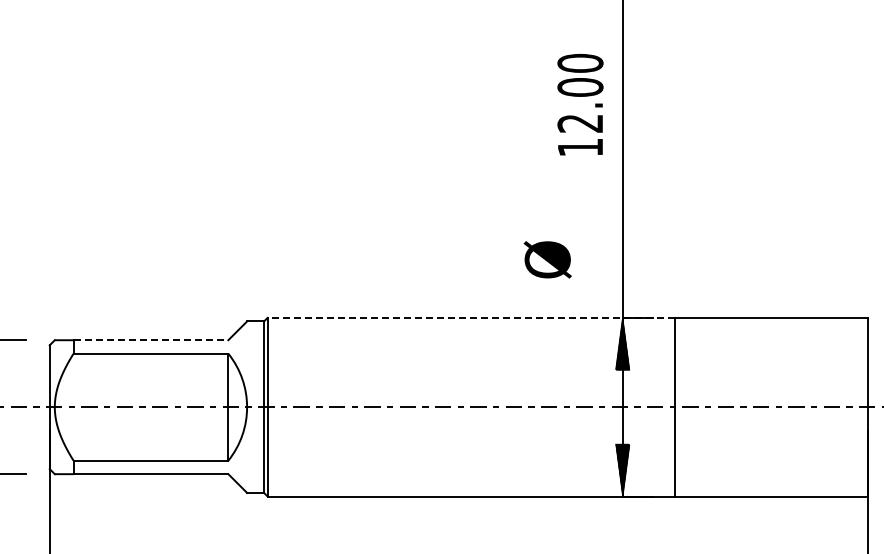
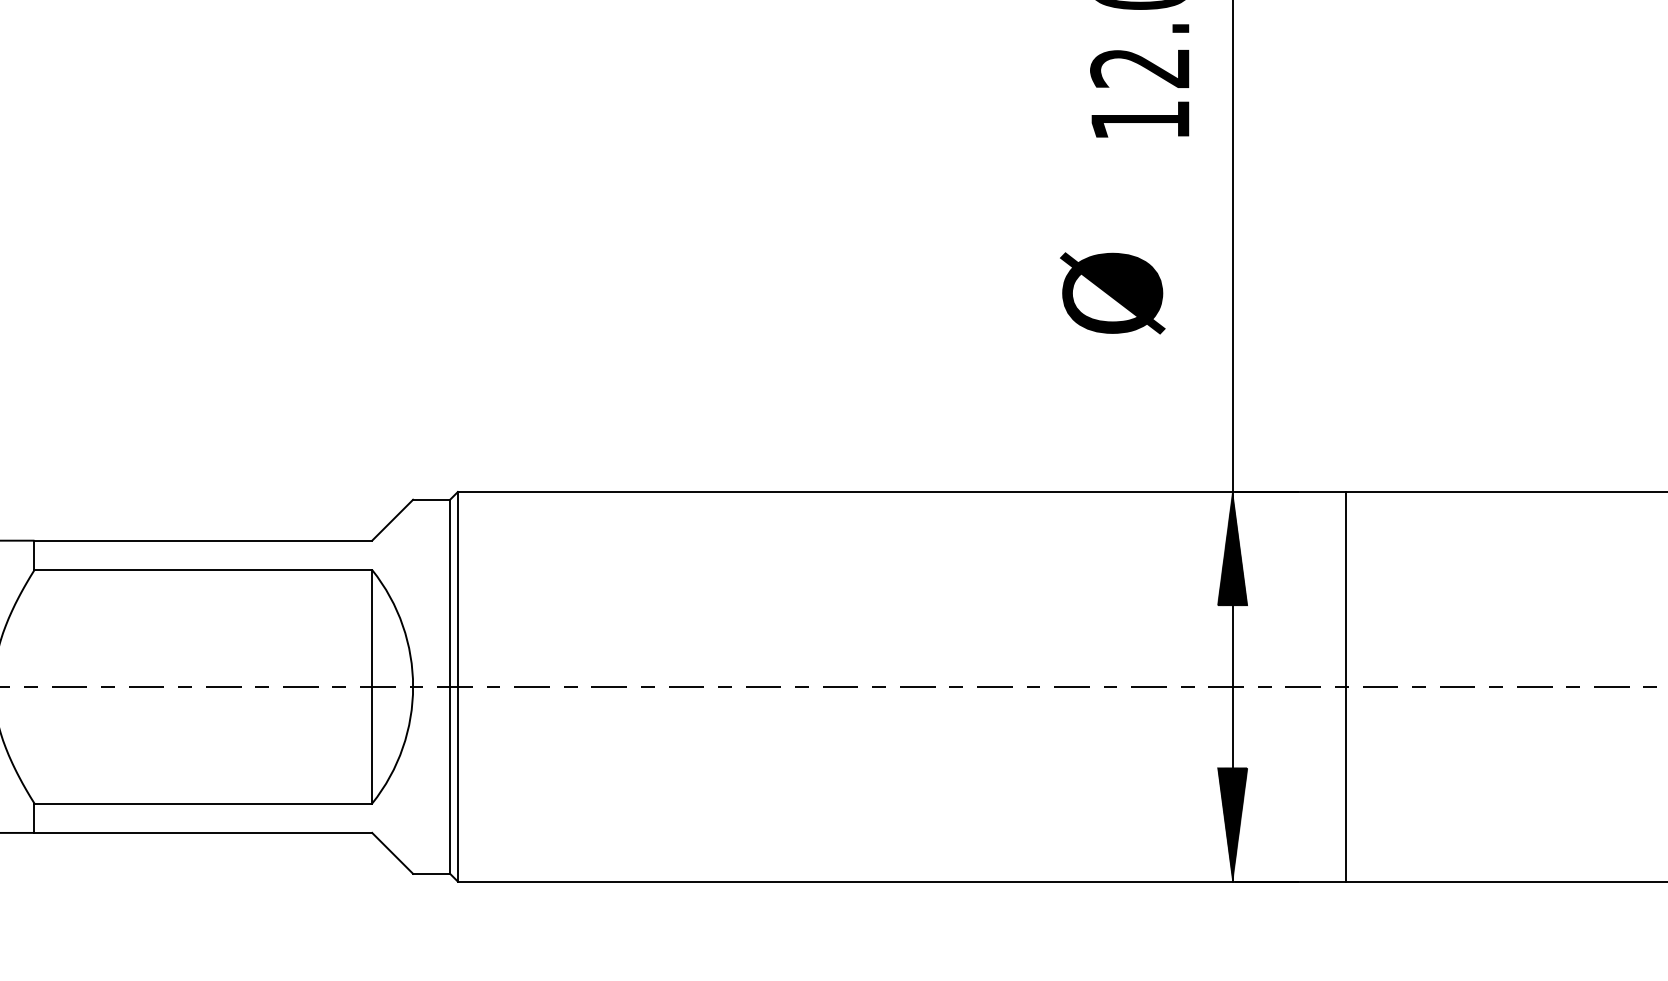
text: (547, 259) -> (1112, 292), moved
line: (471, 317) -> (902, 491), dashed -> solid
line: (151, 340) -> (204, 541), dashed -> solid

